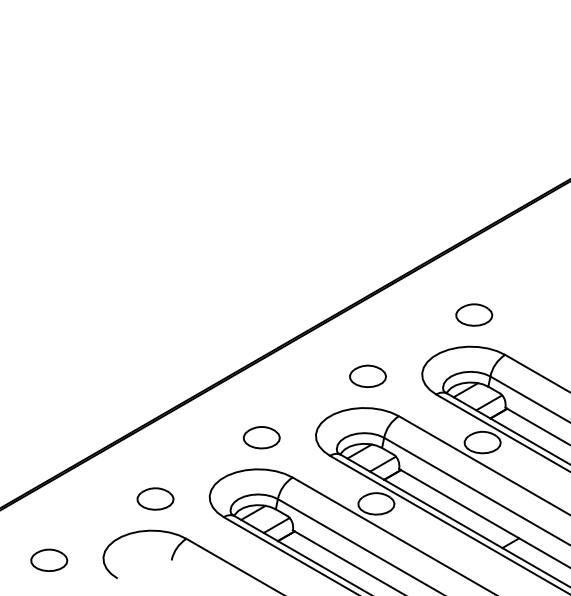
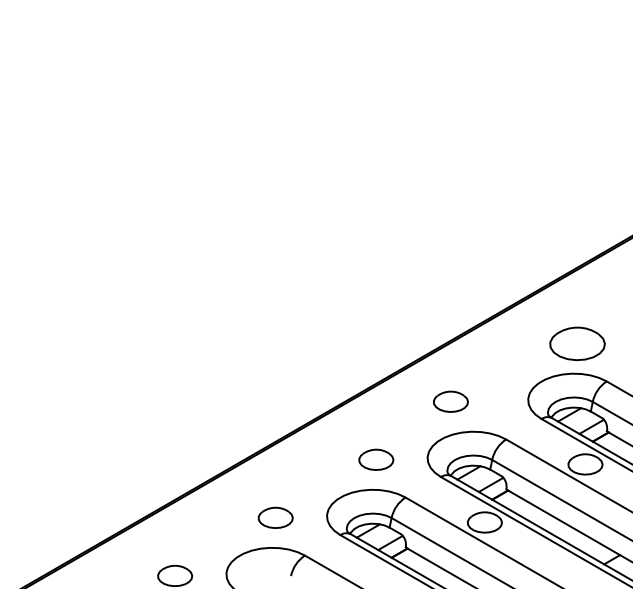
part: (474, 314) -> (577, 343), size x1.6
part: (367, 376) -> (450, 401), moved

